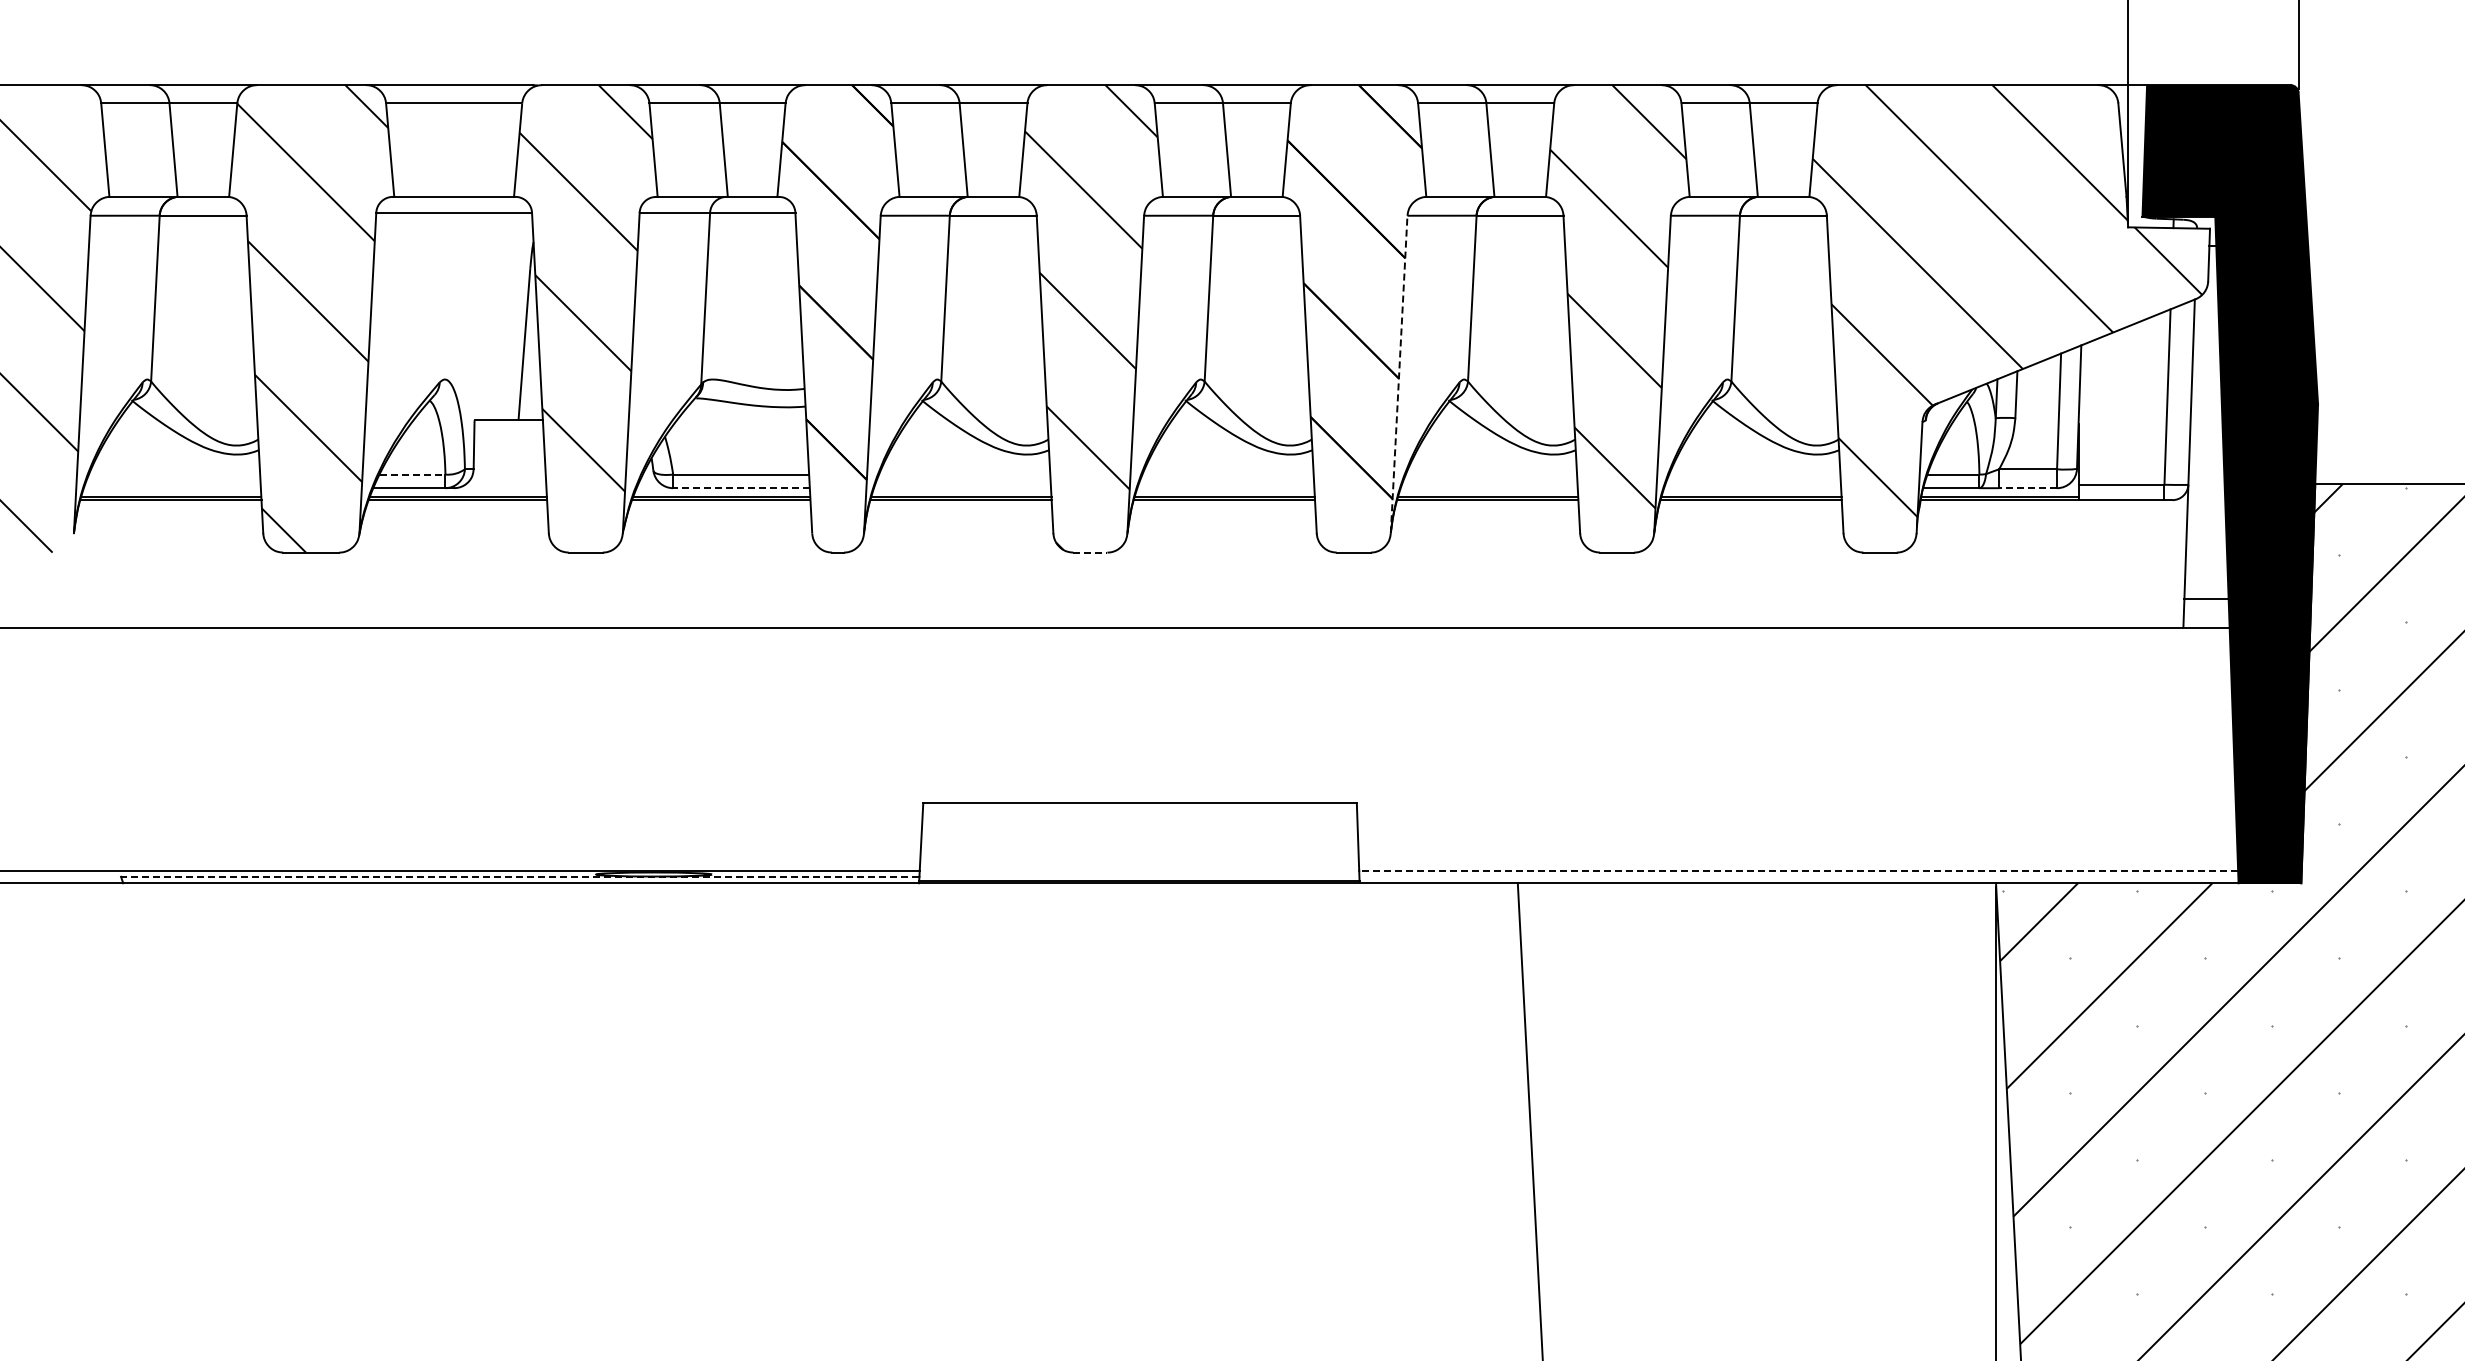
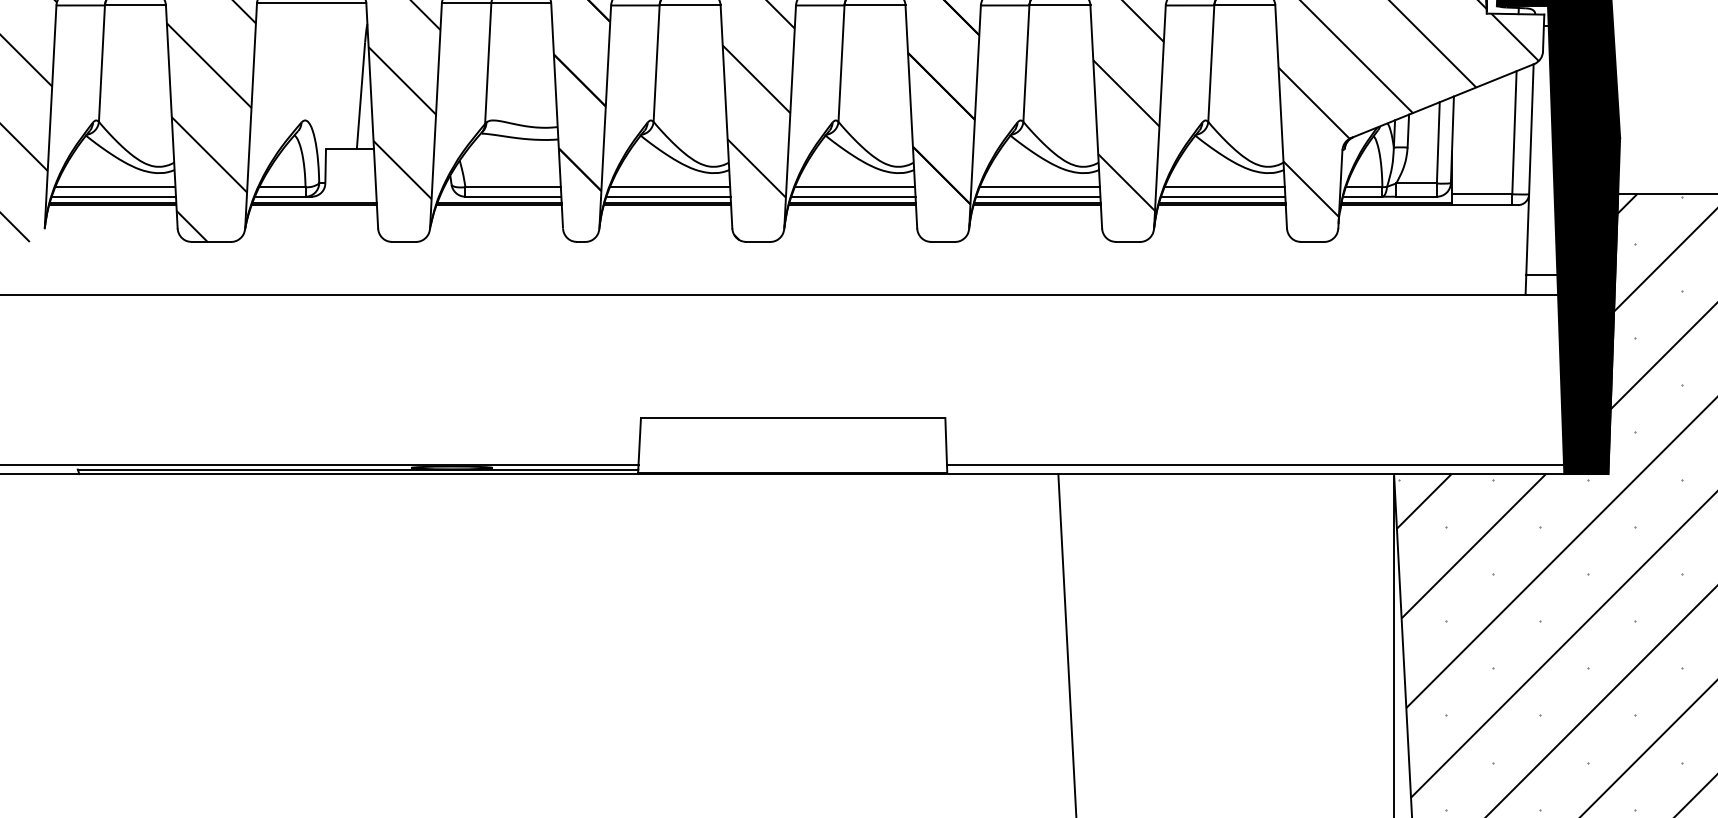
line: (1399, 374) -> (975, 116), dashed -> solid
line: (174, 474) -> (115, 187), added
line: (412, 474) -> (282, 187), dashed -> solid
line: (964, 474) -> (669, 187), added
line: (1227, 474) -> (854, 187), added
line: (1491, 474) -> (1039, 187), added
line: (1754, 474) -> (1224, 187), added
line: (171, 488) -> (113, 196), added
line: (741, 488) -> (513, 196), dashed -> solid
line: (962, 488) -> (668, 196), added
line: (1225, 488) -> (853, 196), added
line: (1488, 488) -> (1037, 196), added
line: (1752, 488) -> (1223, 196), added
line: (2028, 488) -> (1416, 196), dashed -> solid
line: (1090, 552) -> (758, 241), dashed -> solid
line: (1798, 870) -> (1255, 465), dashed -> solid
line: (519, 876) -> (357, 469), dashed -> solid

